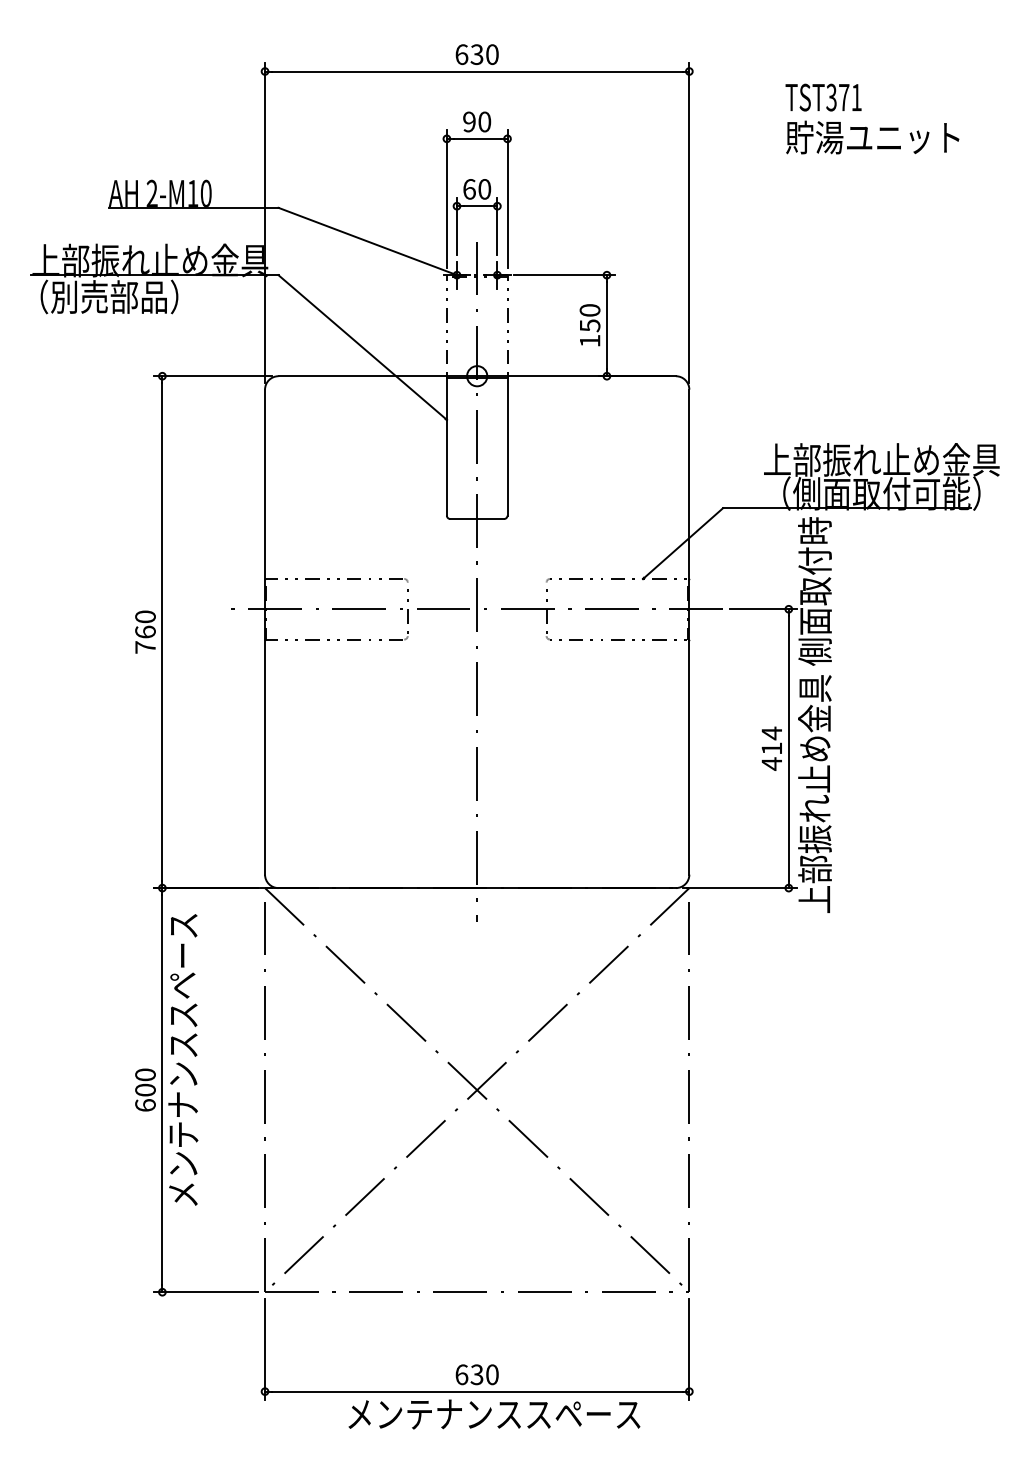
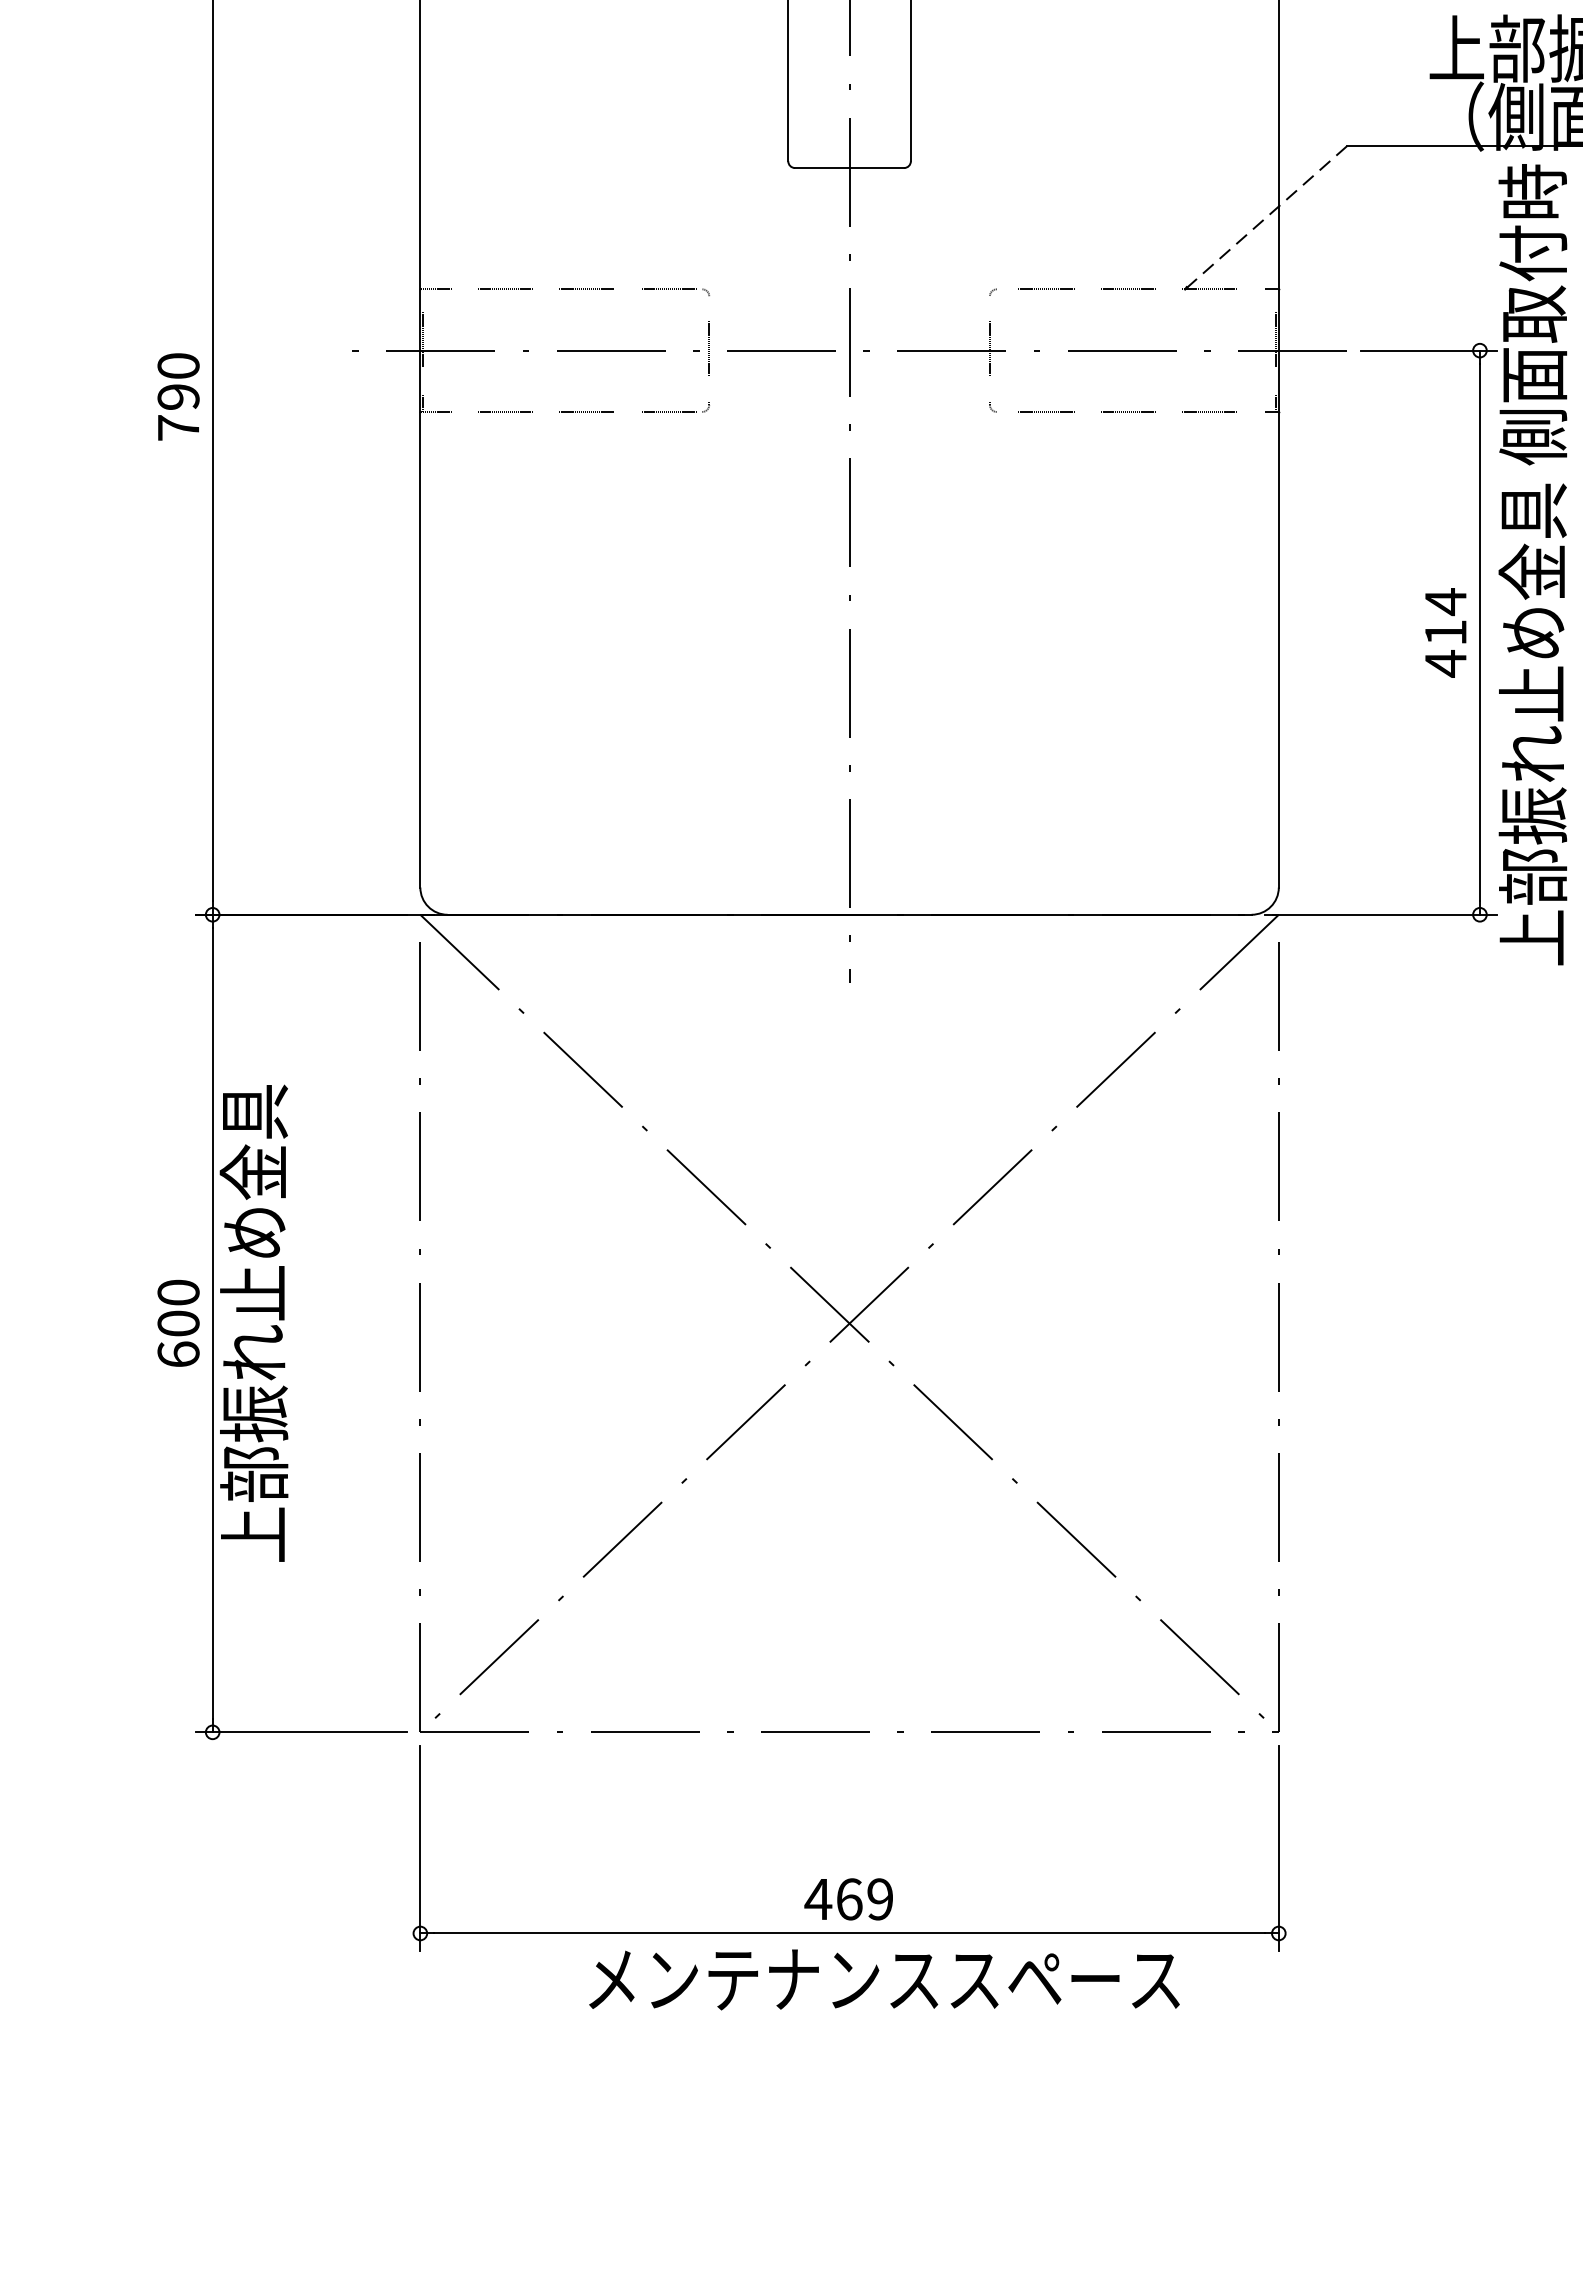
line: (682, 543) -> (1264, 217), solid -> dashed
text: (145, 631) -> (178, 395), 760 -> 790
text: (182, 1060) -> (253, 1263), メンテナンススペース -> 上部振れ止め金具
text: (476, 1374) -> (848, 1898), 630 -> 469

